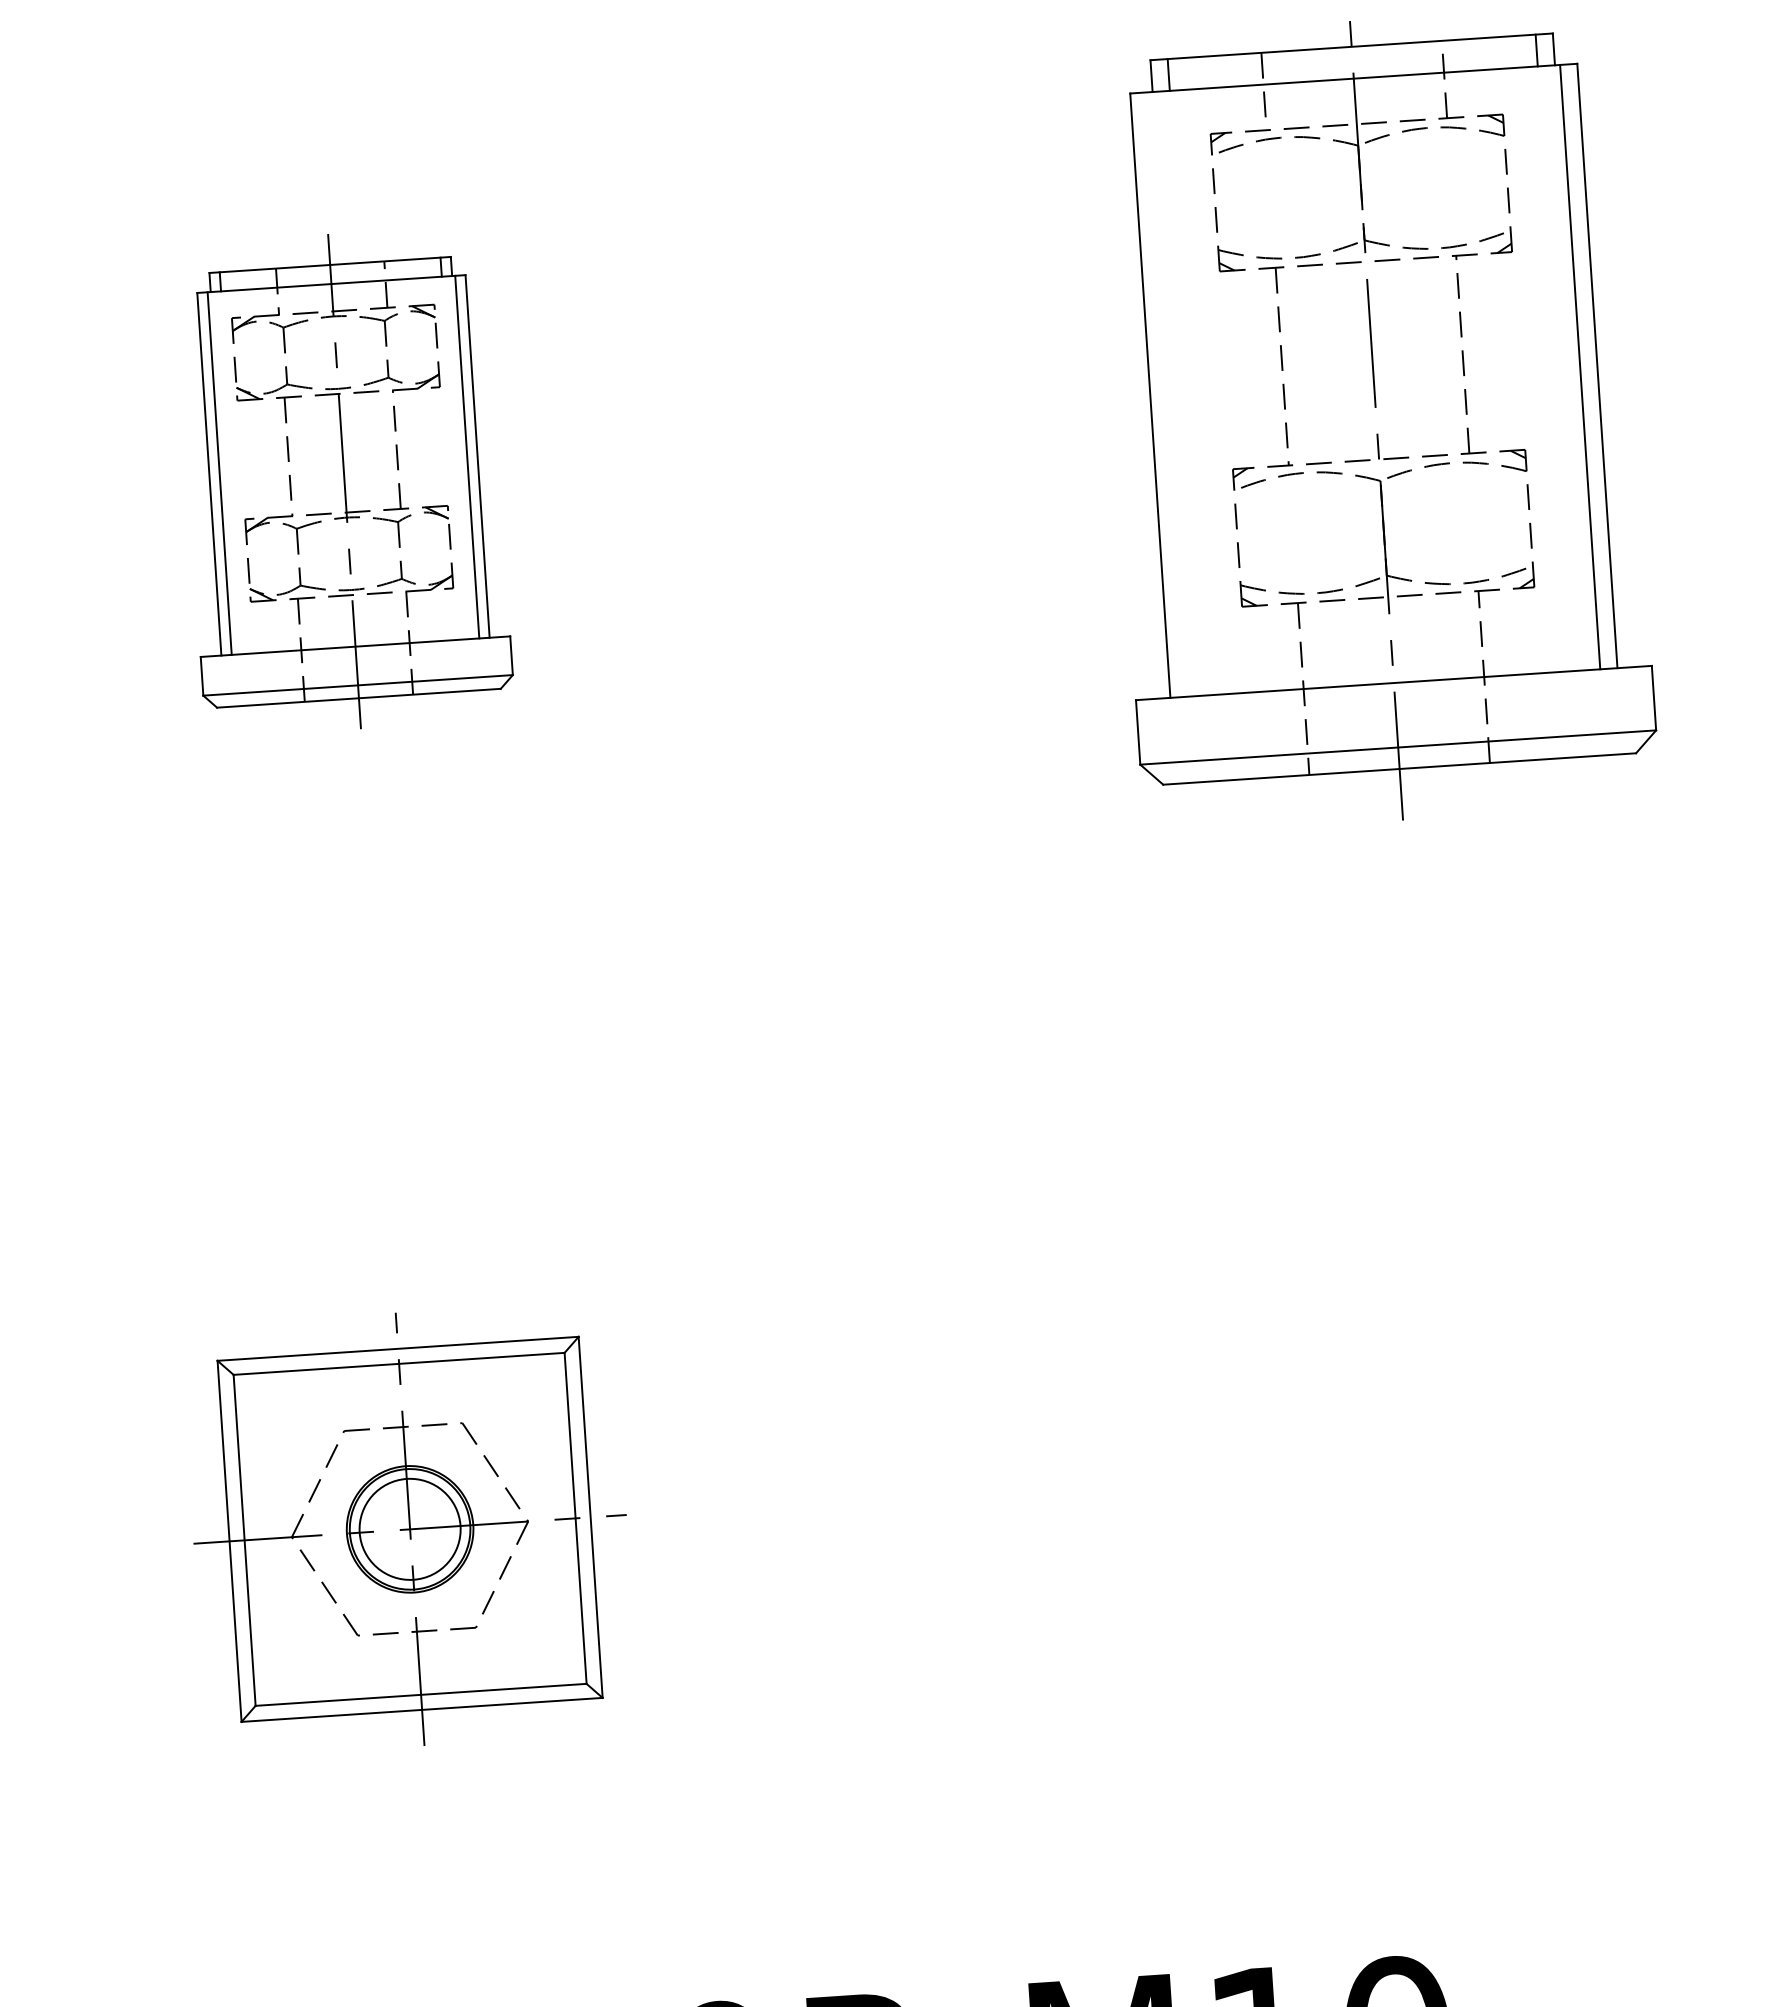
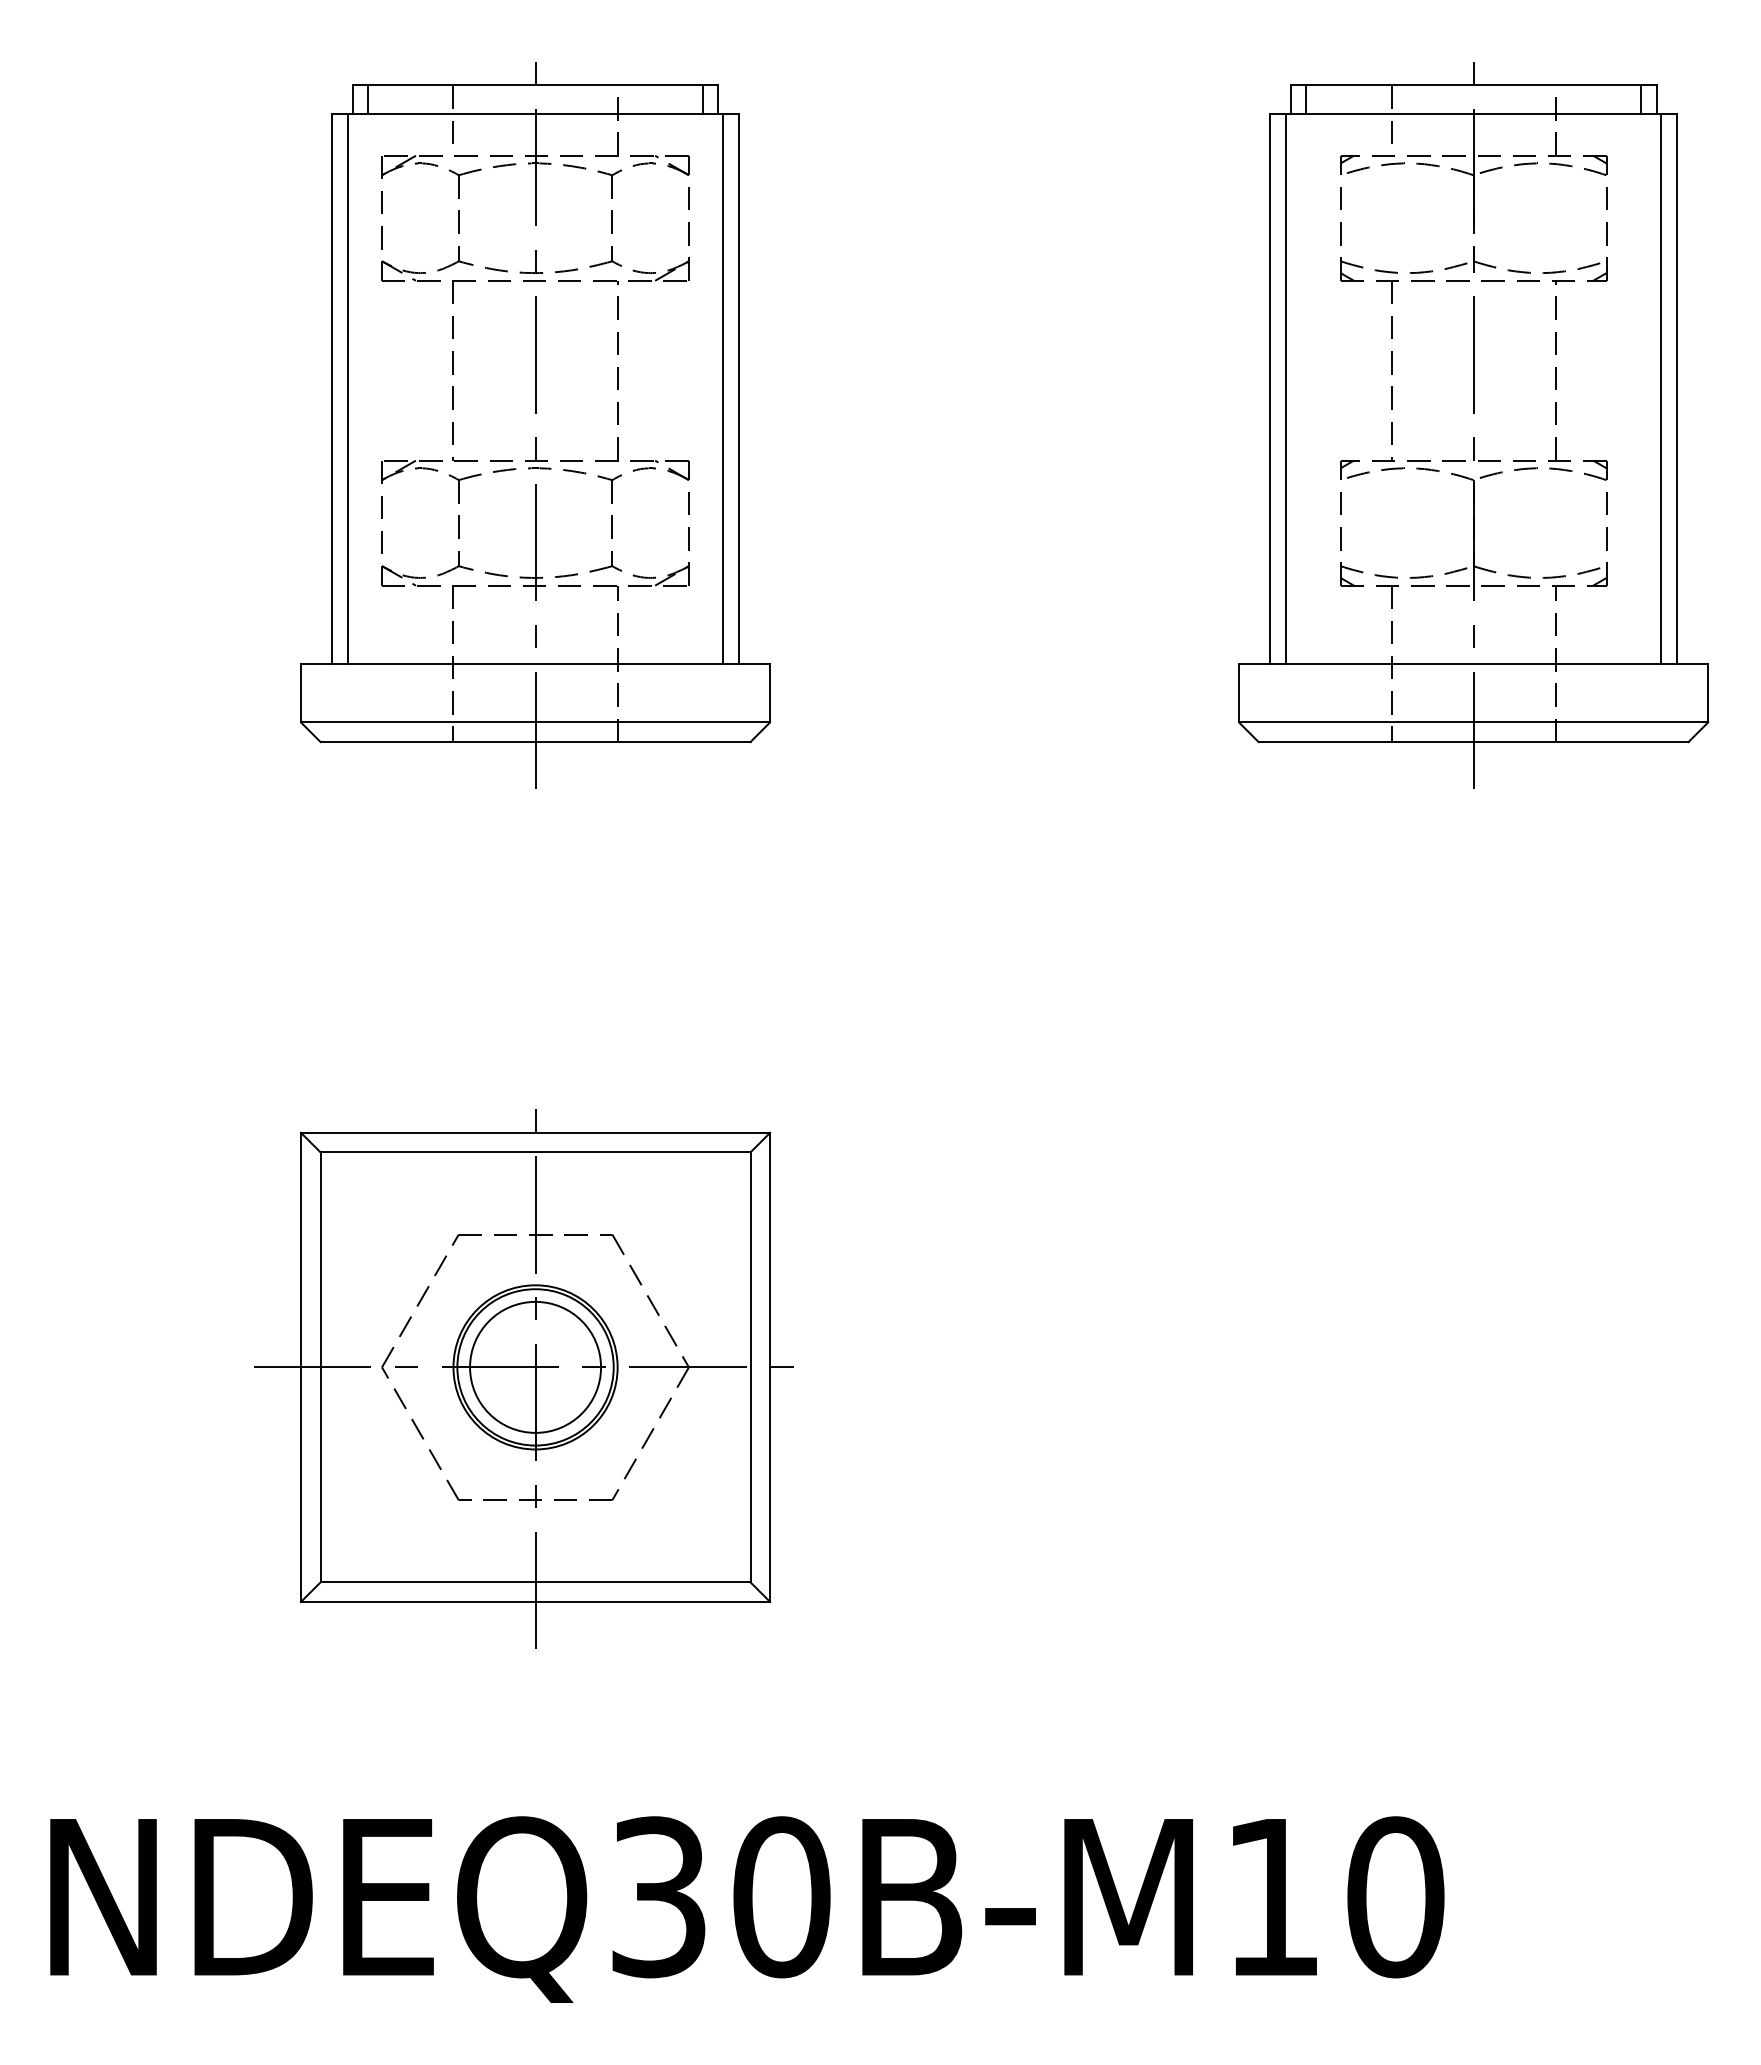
line: (1166, 393) -> (1285, 388), added
part: (344, 489) -> (535, 425), size x1.67
part: (401, 1538) -> (523, 1378), size x1.43

